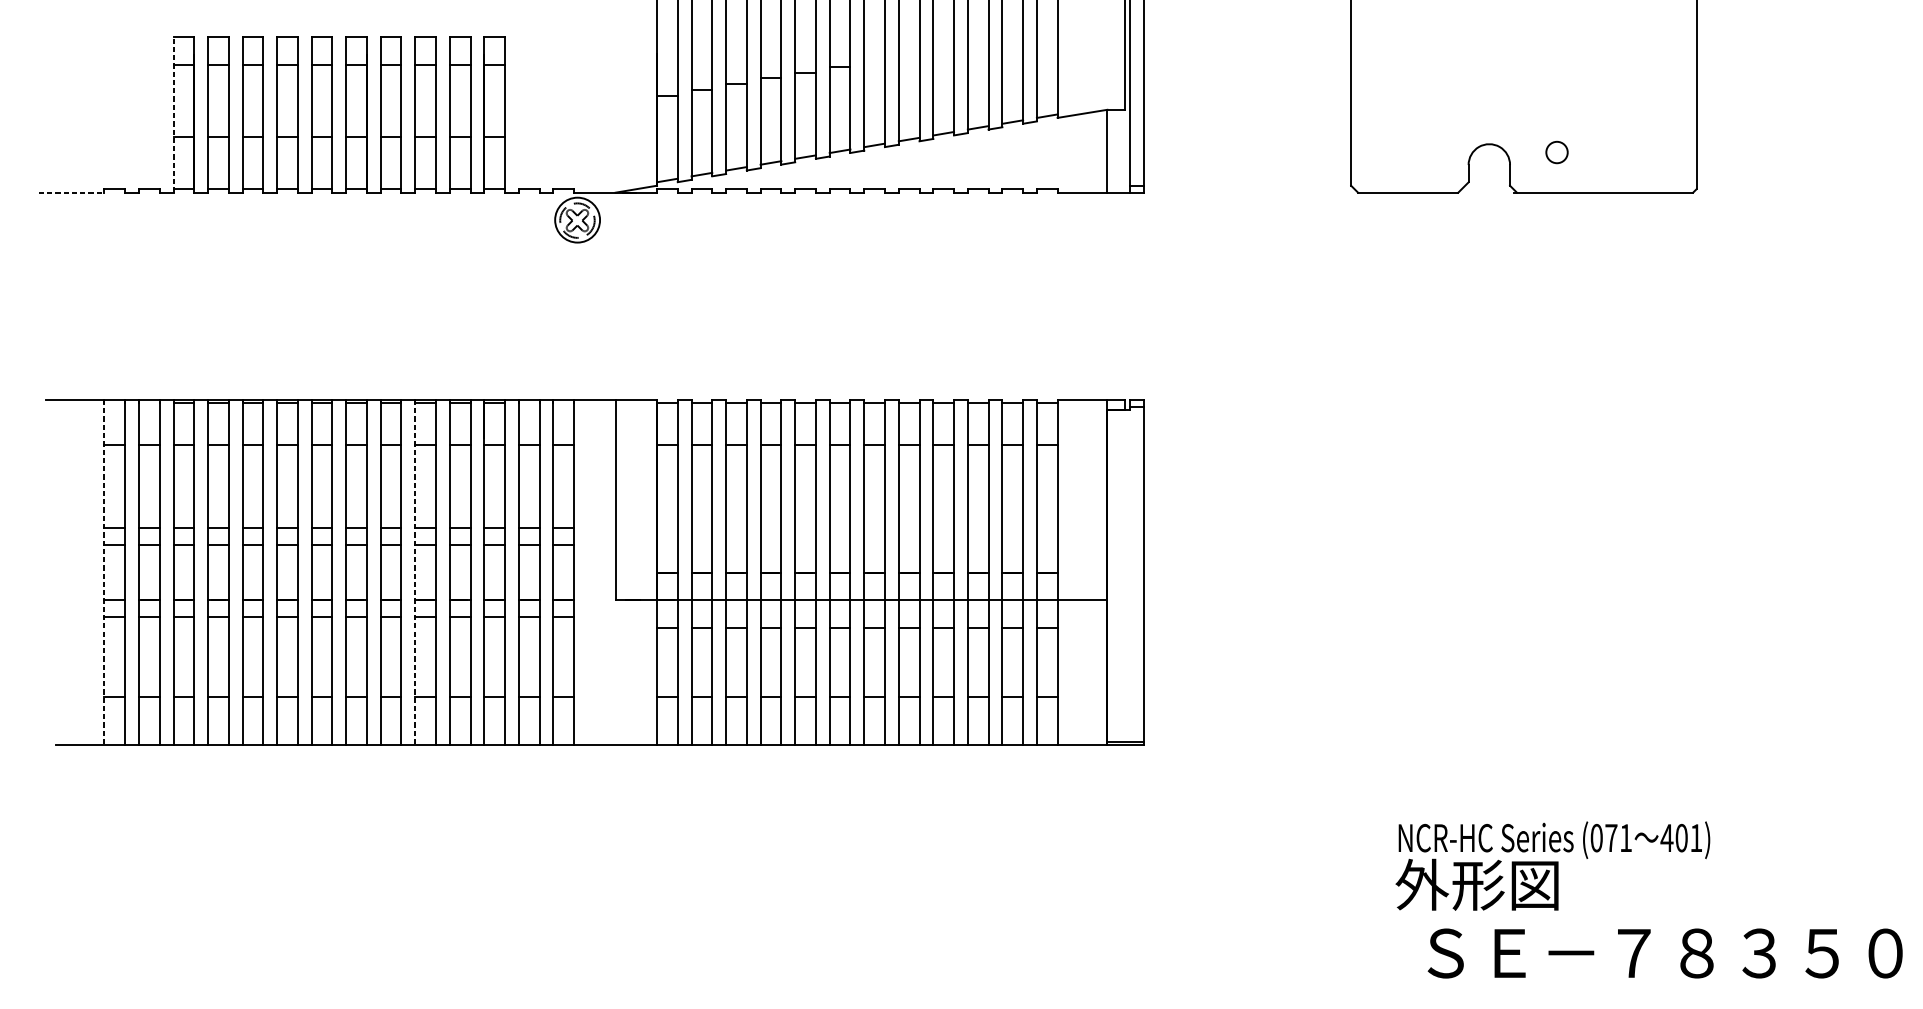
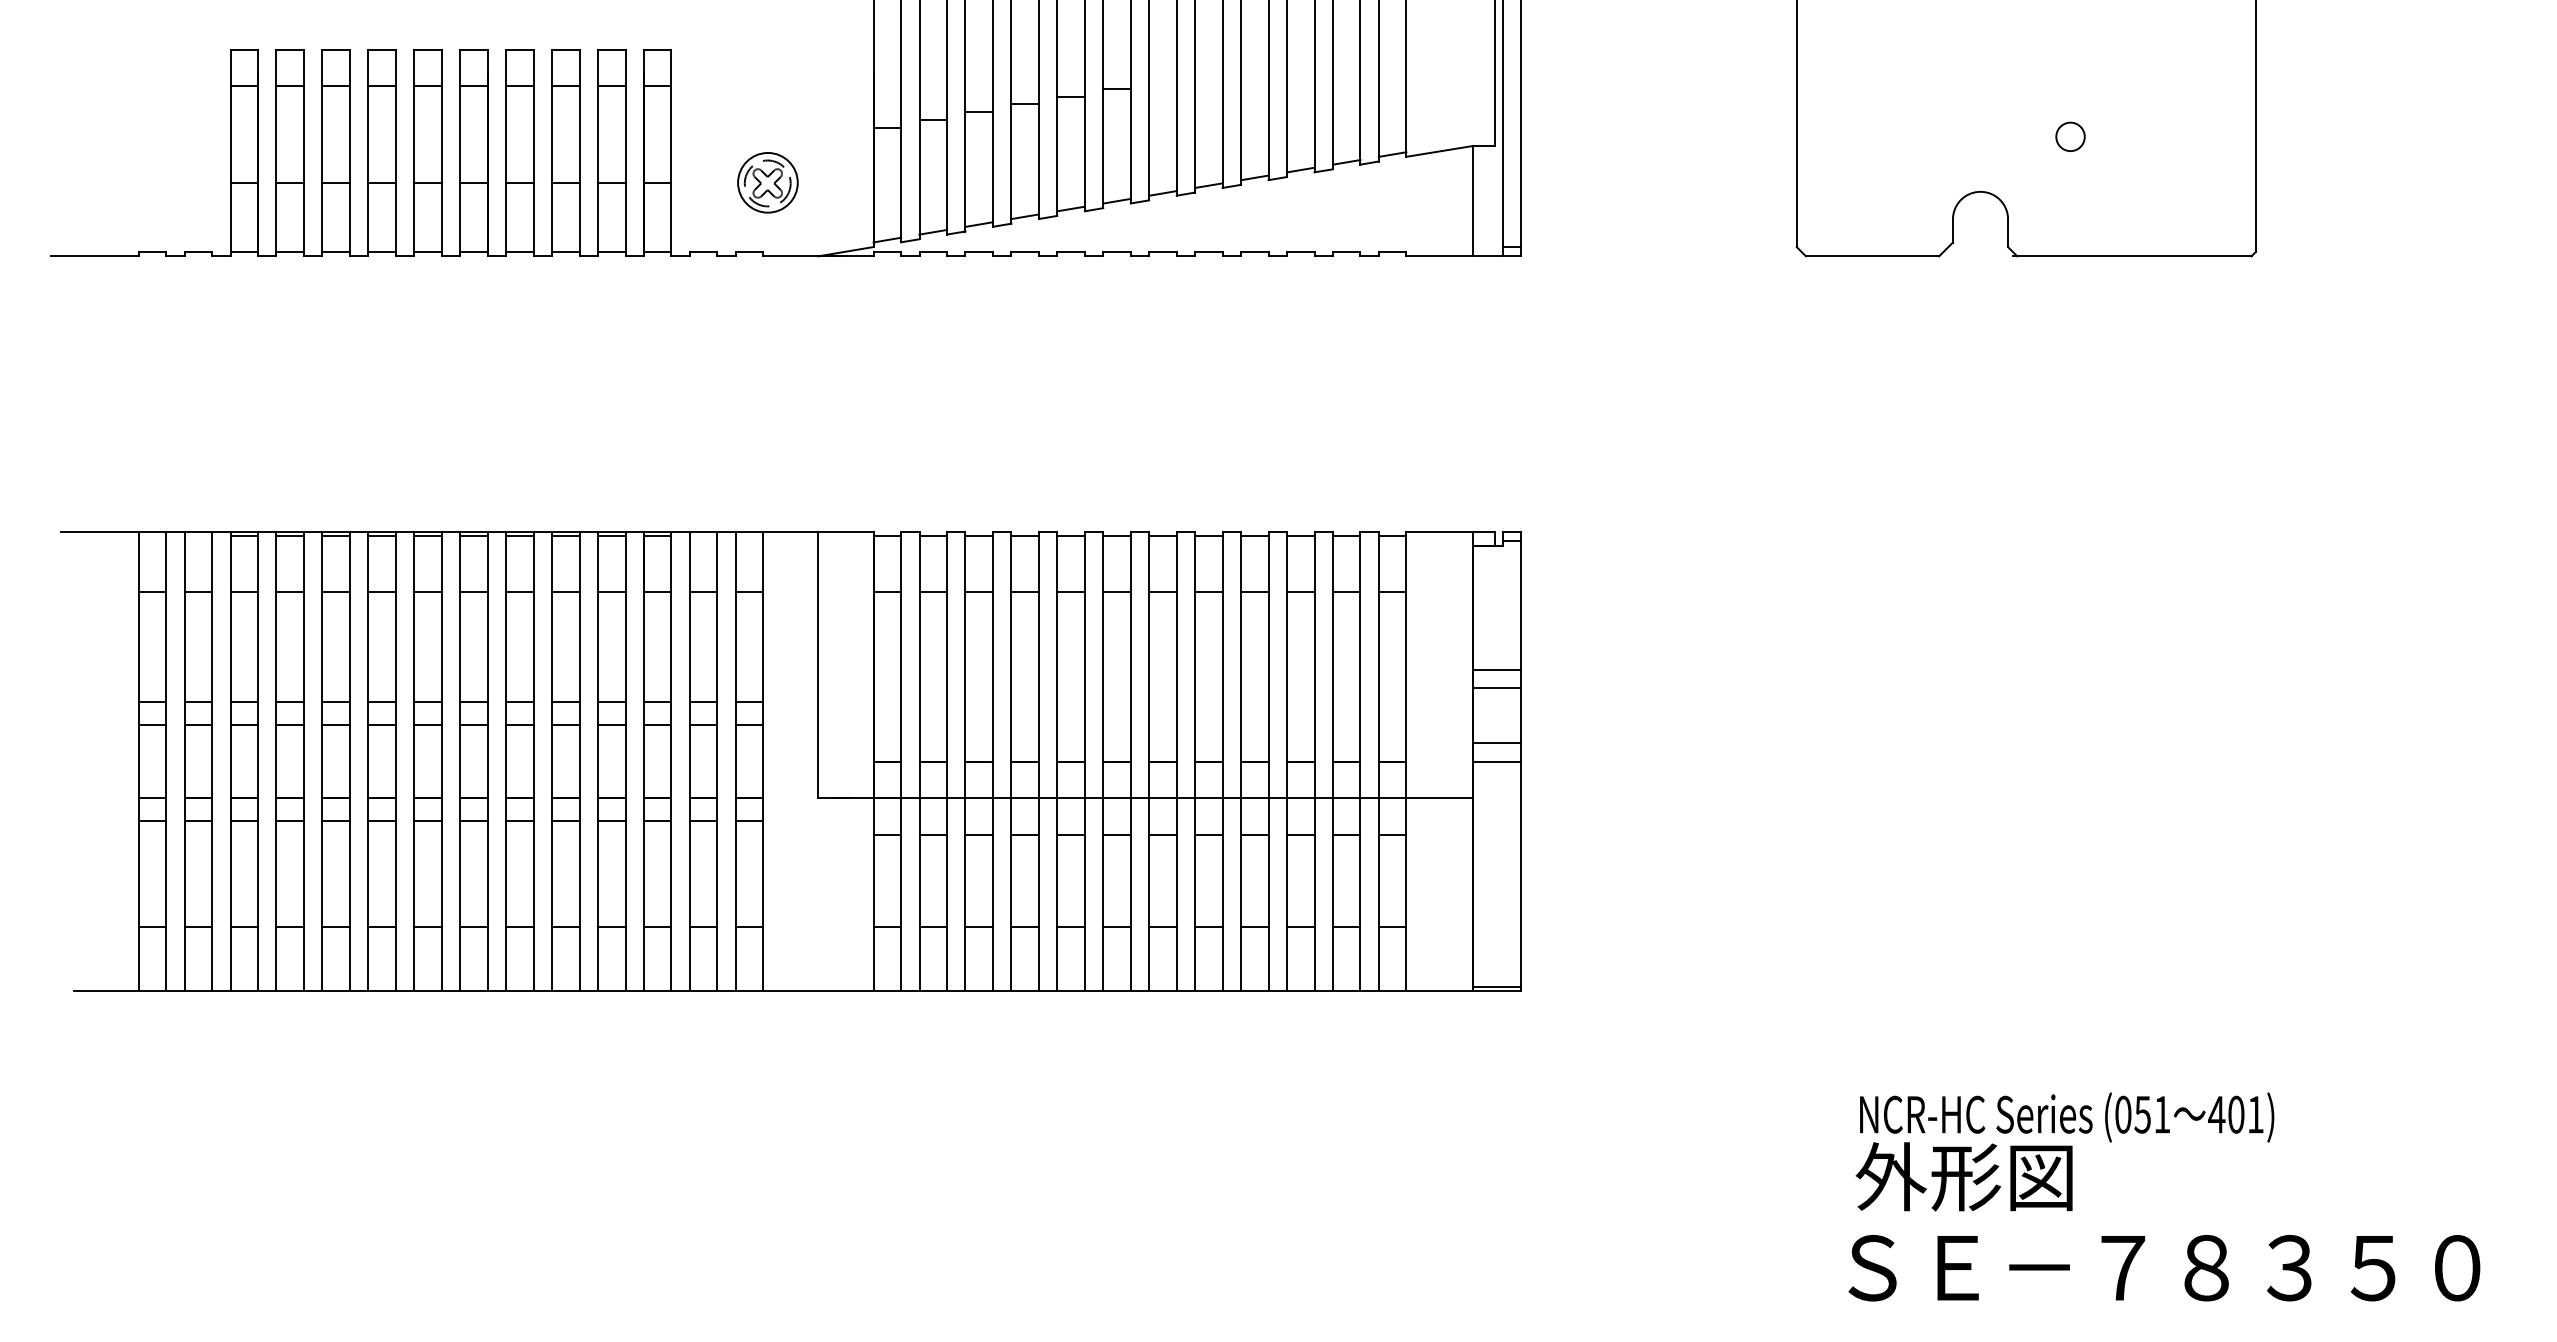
line: (173, 114) -> (230, 152), dashed -> solid
circle: (1557, 152) -> (2070, 136), moved
line: (72, 192) -> (95, 256), dashed -> solid
part: (577, 219) -> (767, 182), moved
line: (1125, 503) -> (1496, 669), added
line: (1125, 517) -> (1496, 688), added
line: (1125, 559) -> (1496, 743), added
line: (104, 572) -> (138, 761), dashed -> solid
line: (415, 572) -> (552, 761), dashed -> solid
line: (1125, 572) -> (1496, 761), added
text: (1611, 837) -> (2142, 1114), (071 -> (051
text: (1665, 953) -> (2164, 1268), moved

